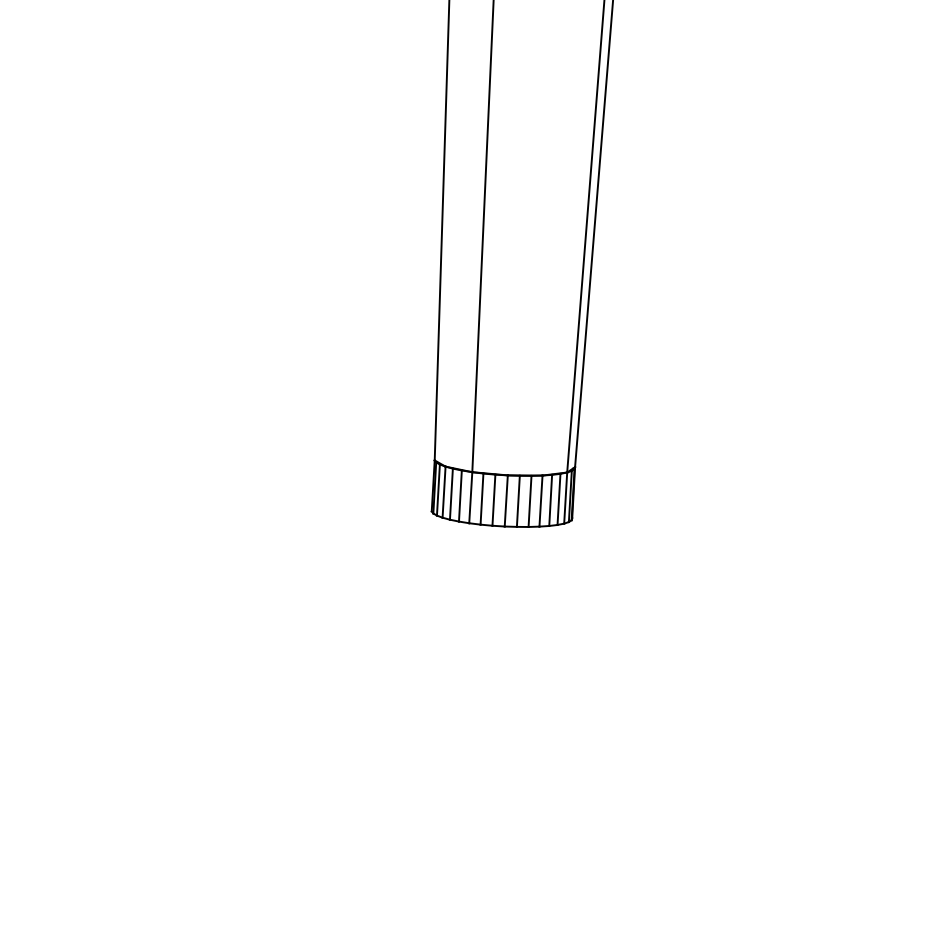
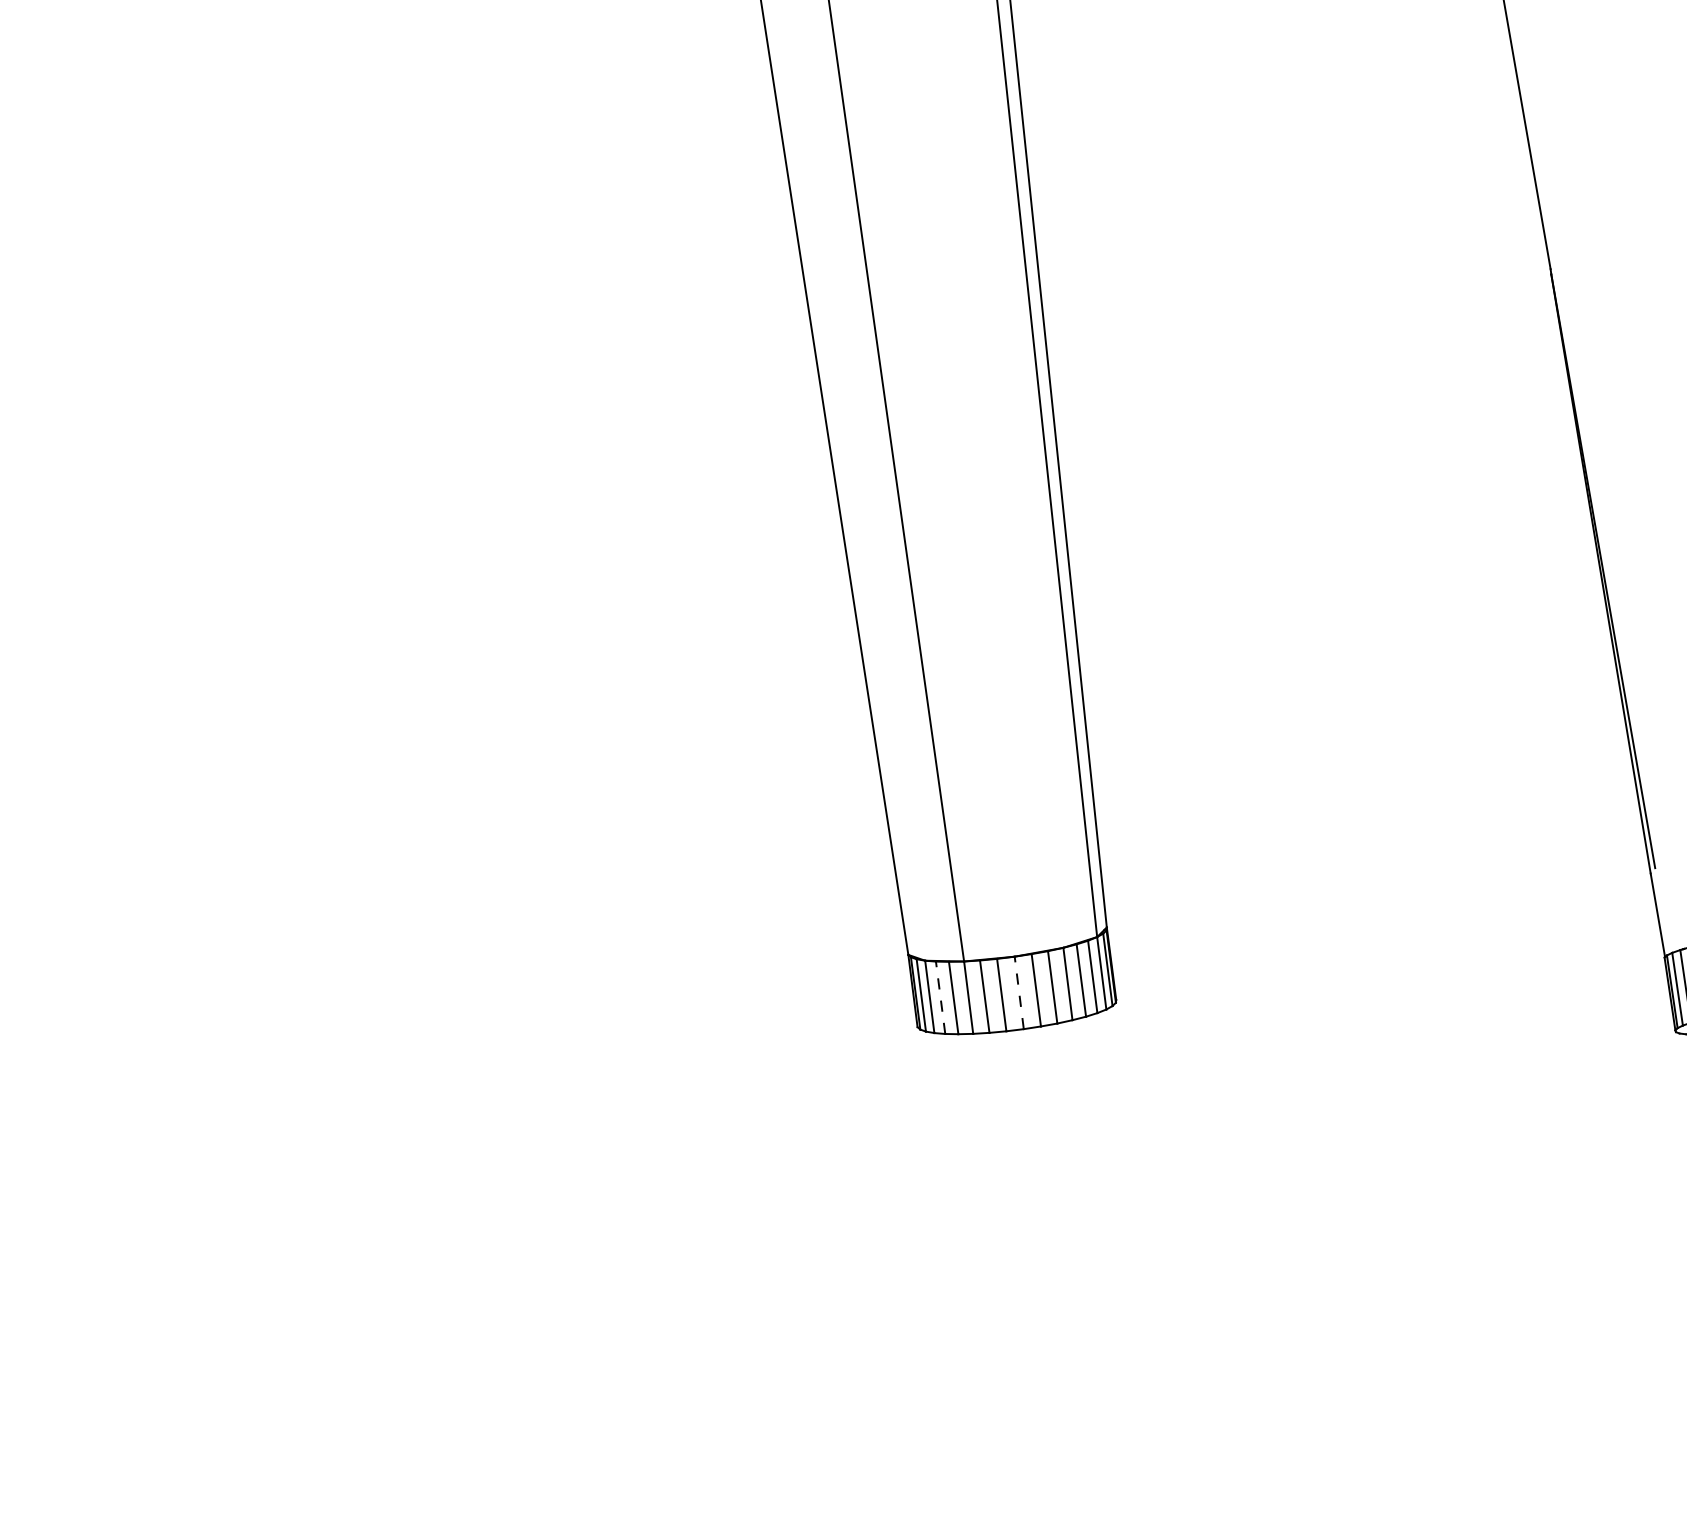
line: (451, 493) -> (940, 997), solid -> dashed
line: (506, 500) -> (1019, 992), solid -> dashed

